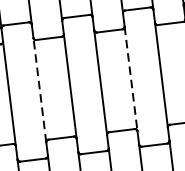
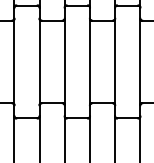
line: (131, 79) -> (115, 62), dashed -> solid
line: (39, 89) -> (39, 61), dashed -> solid

